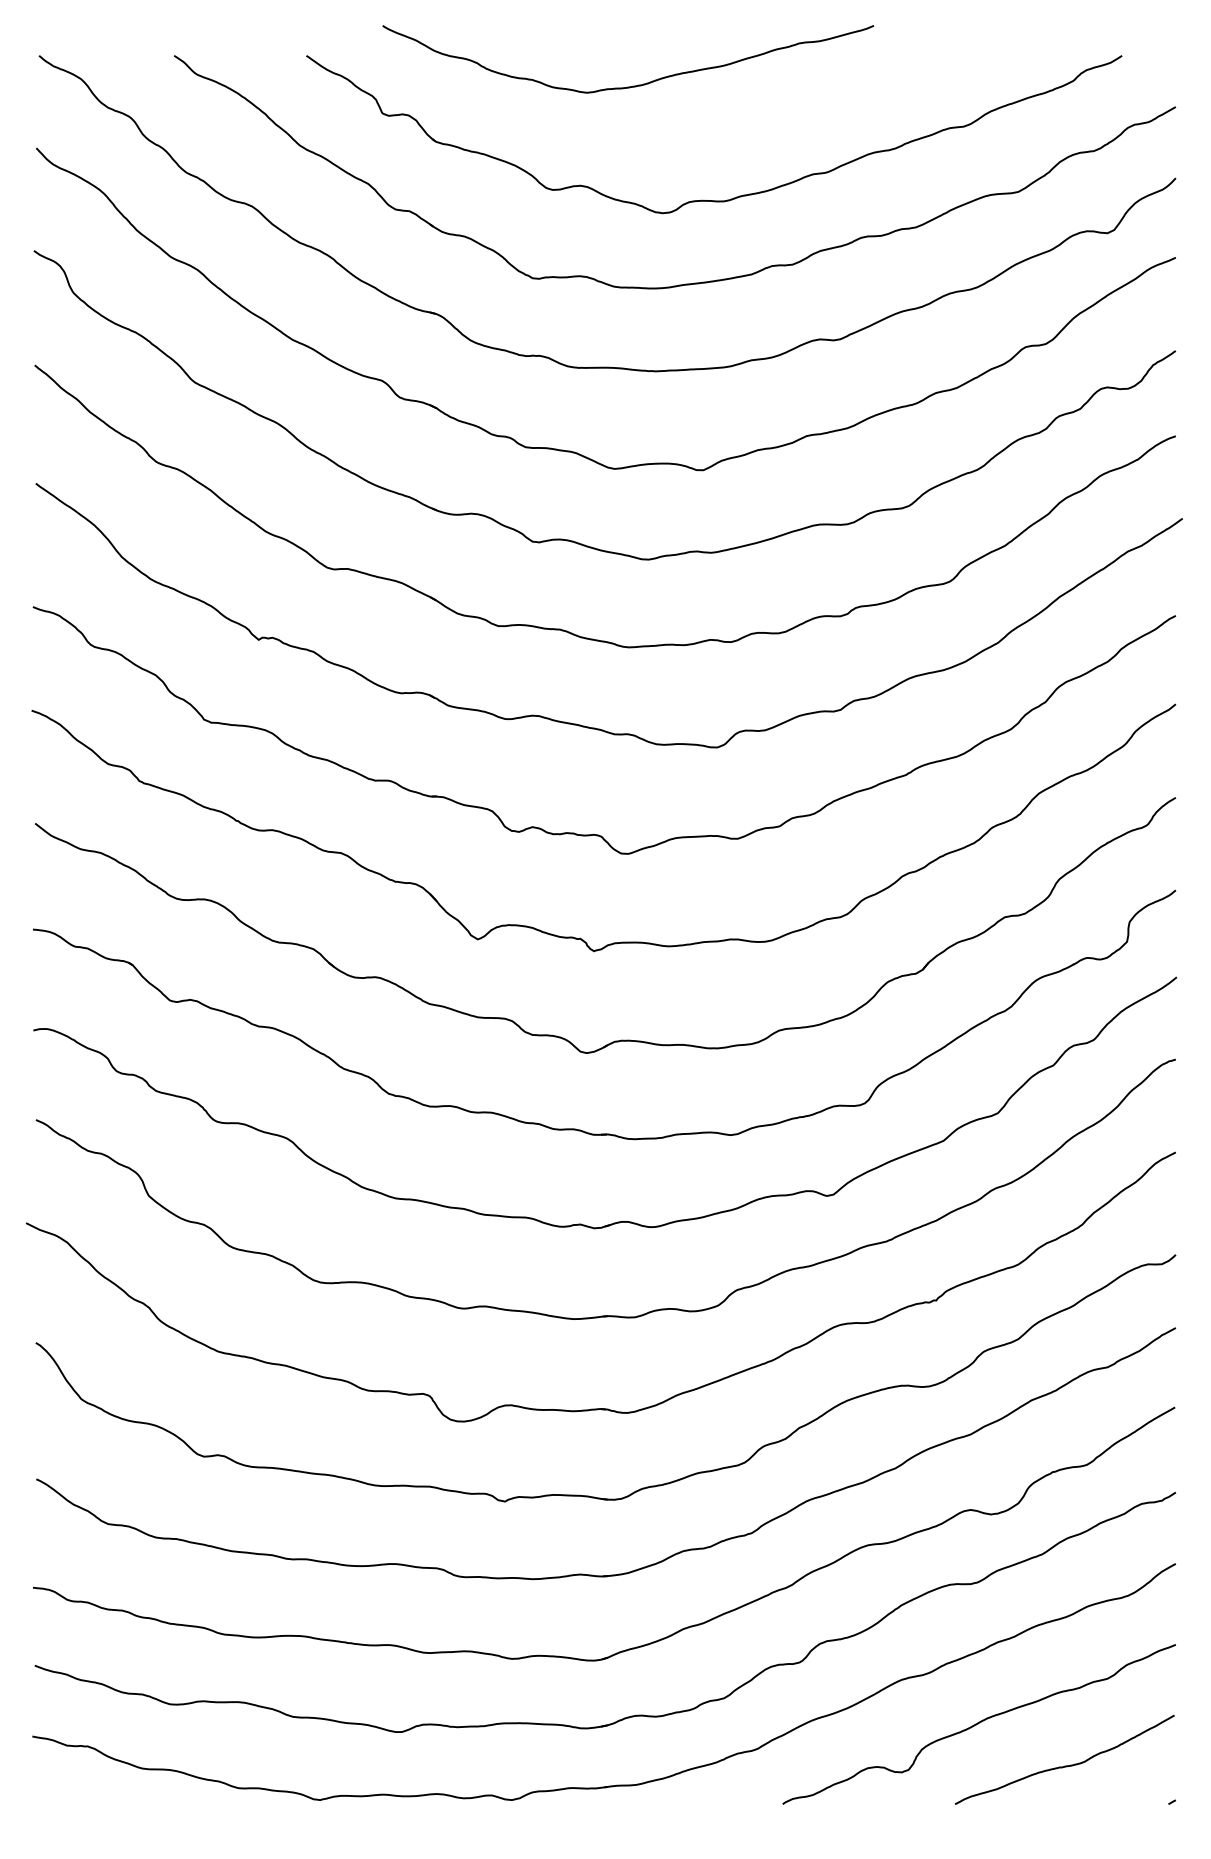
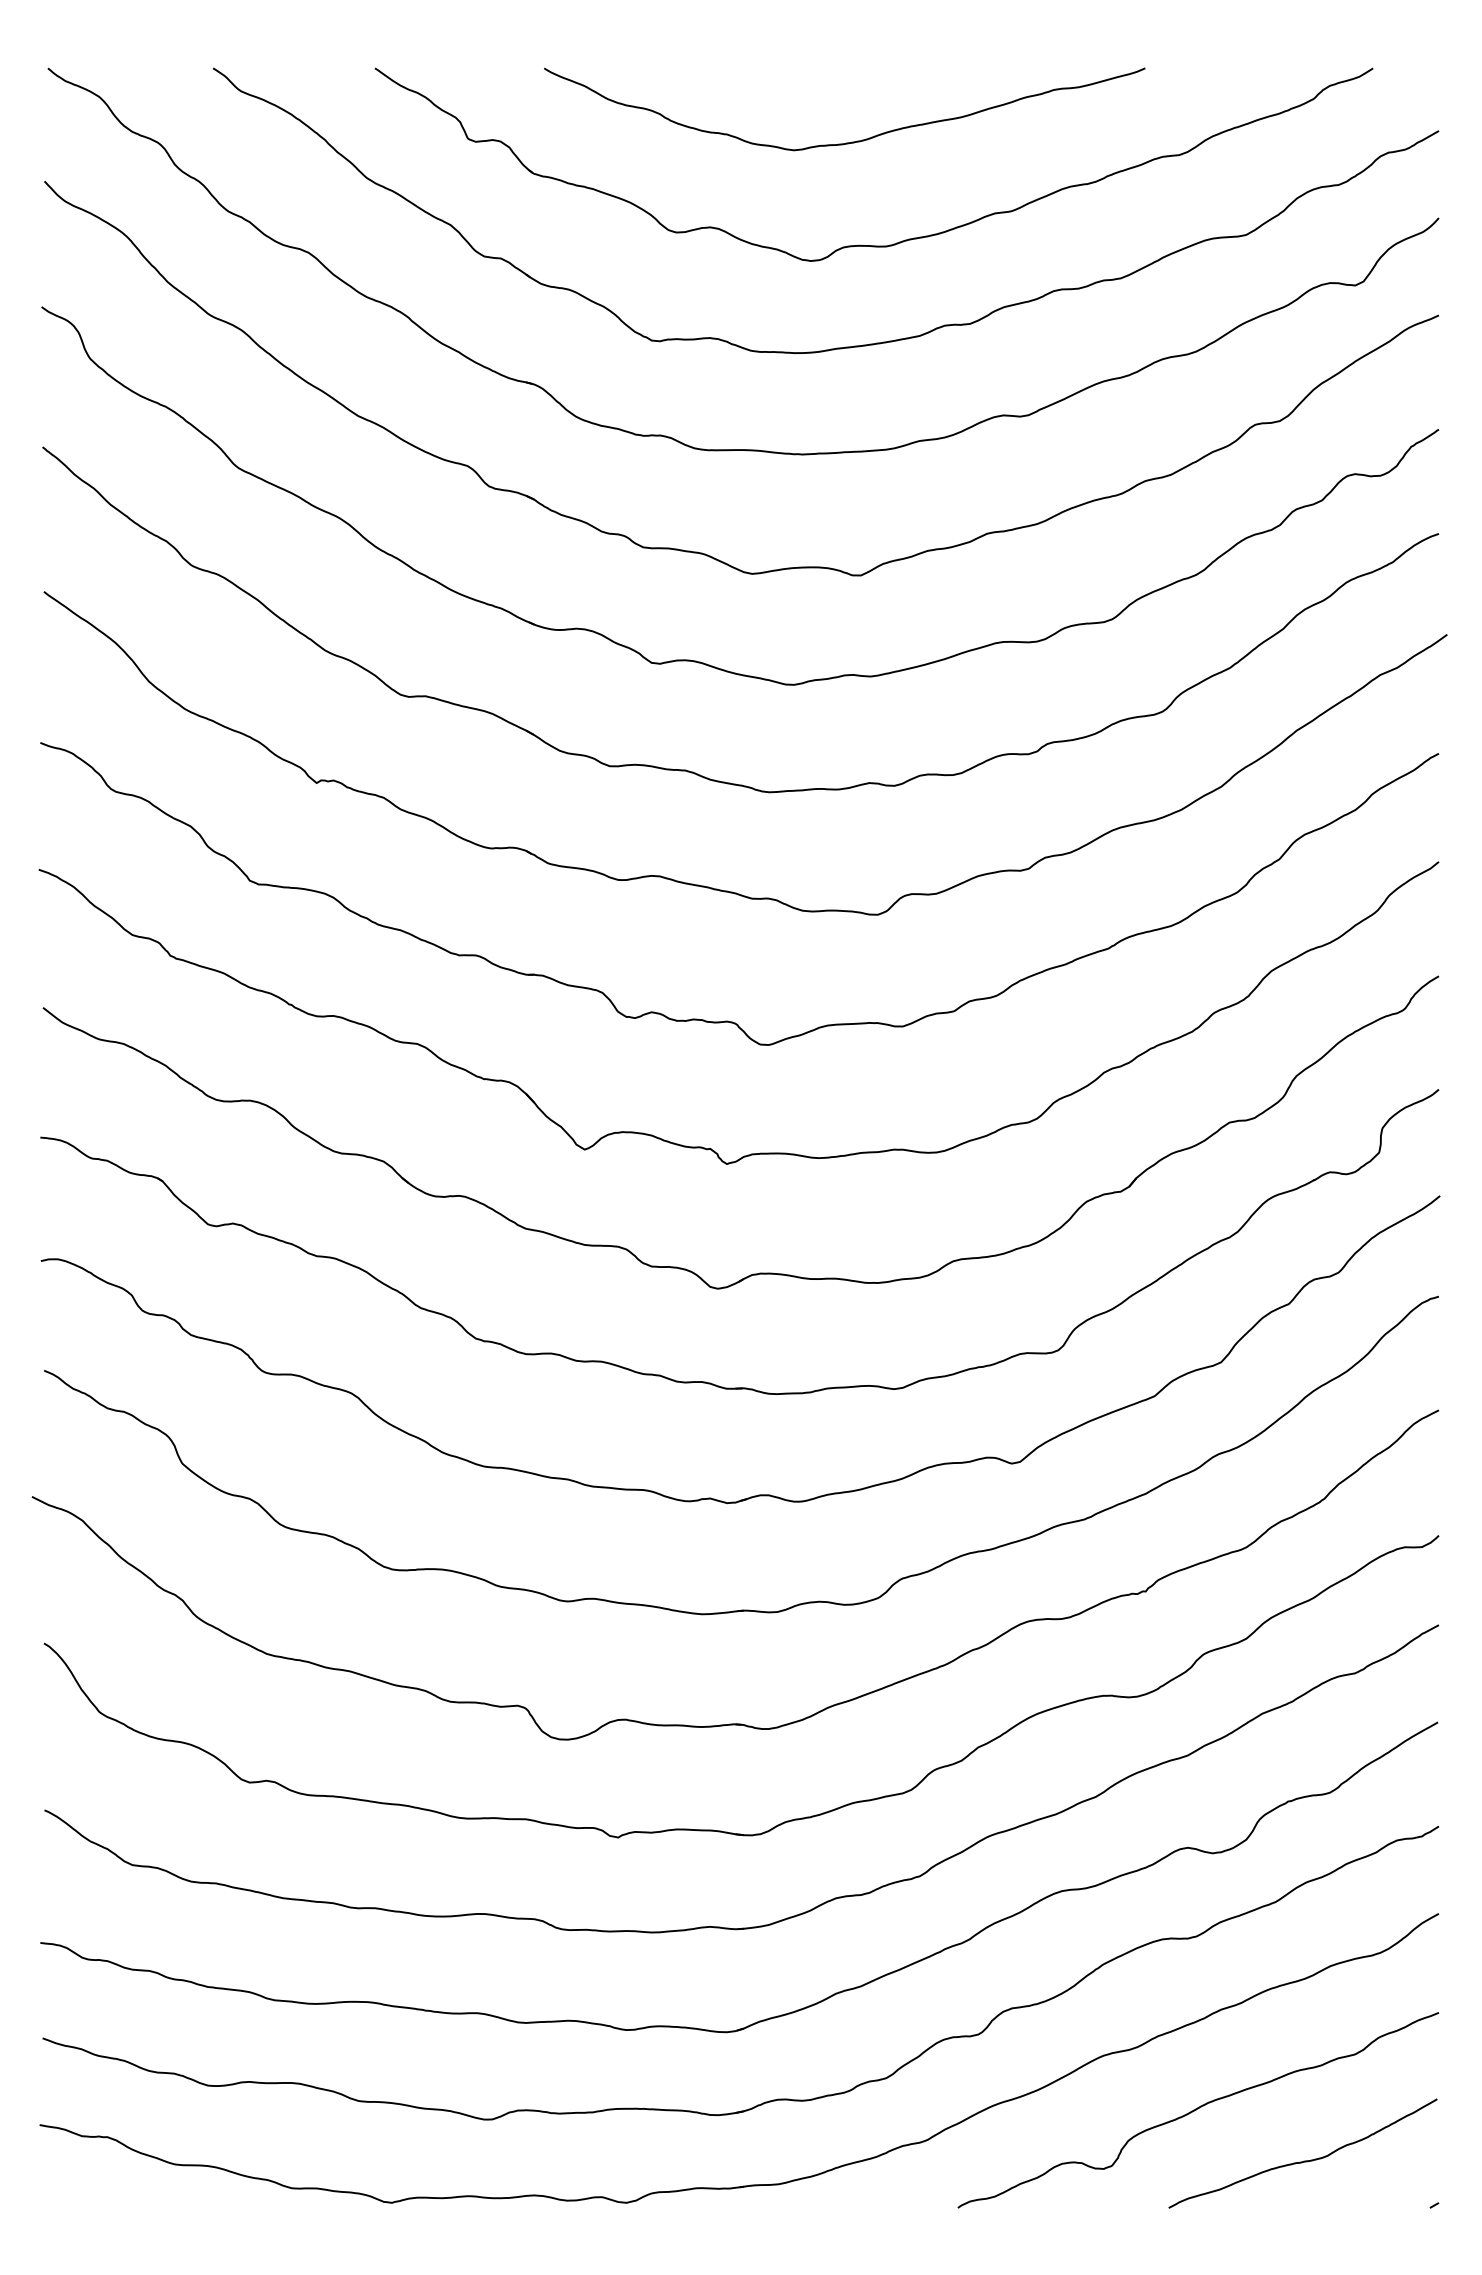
curve: (633, 85) -> (851, 141), moved

